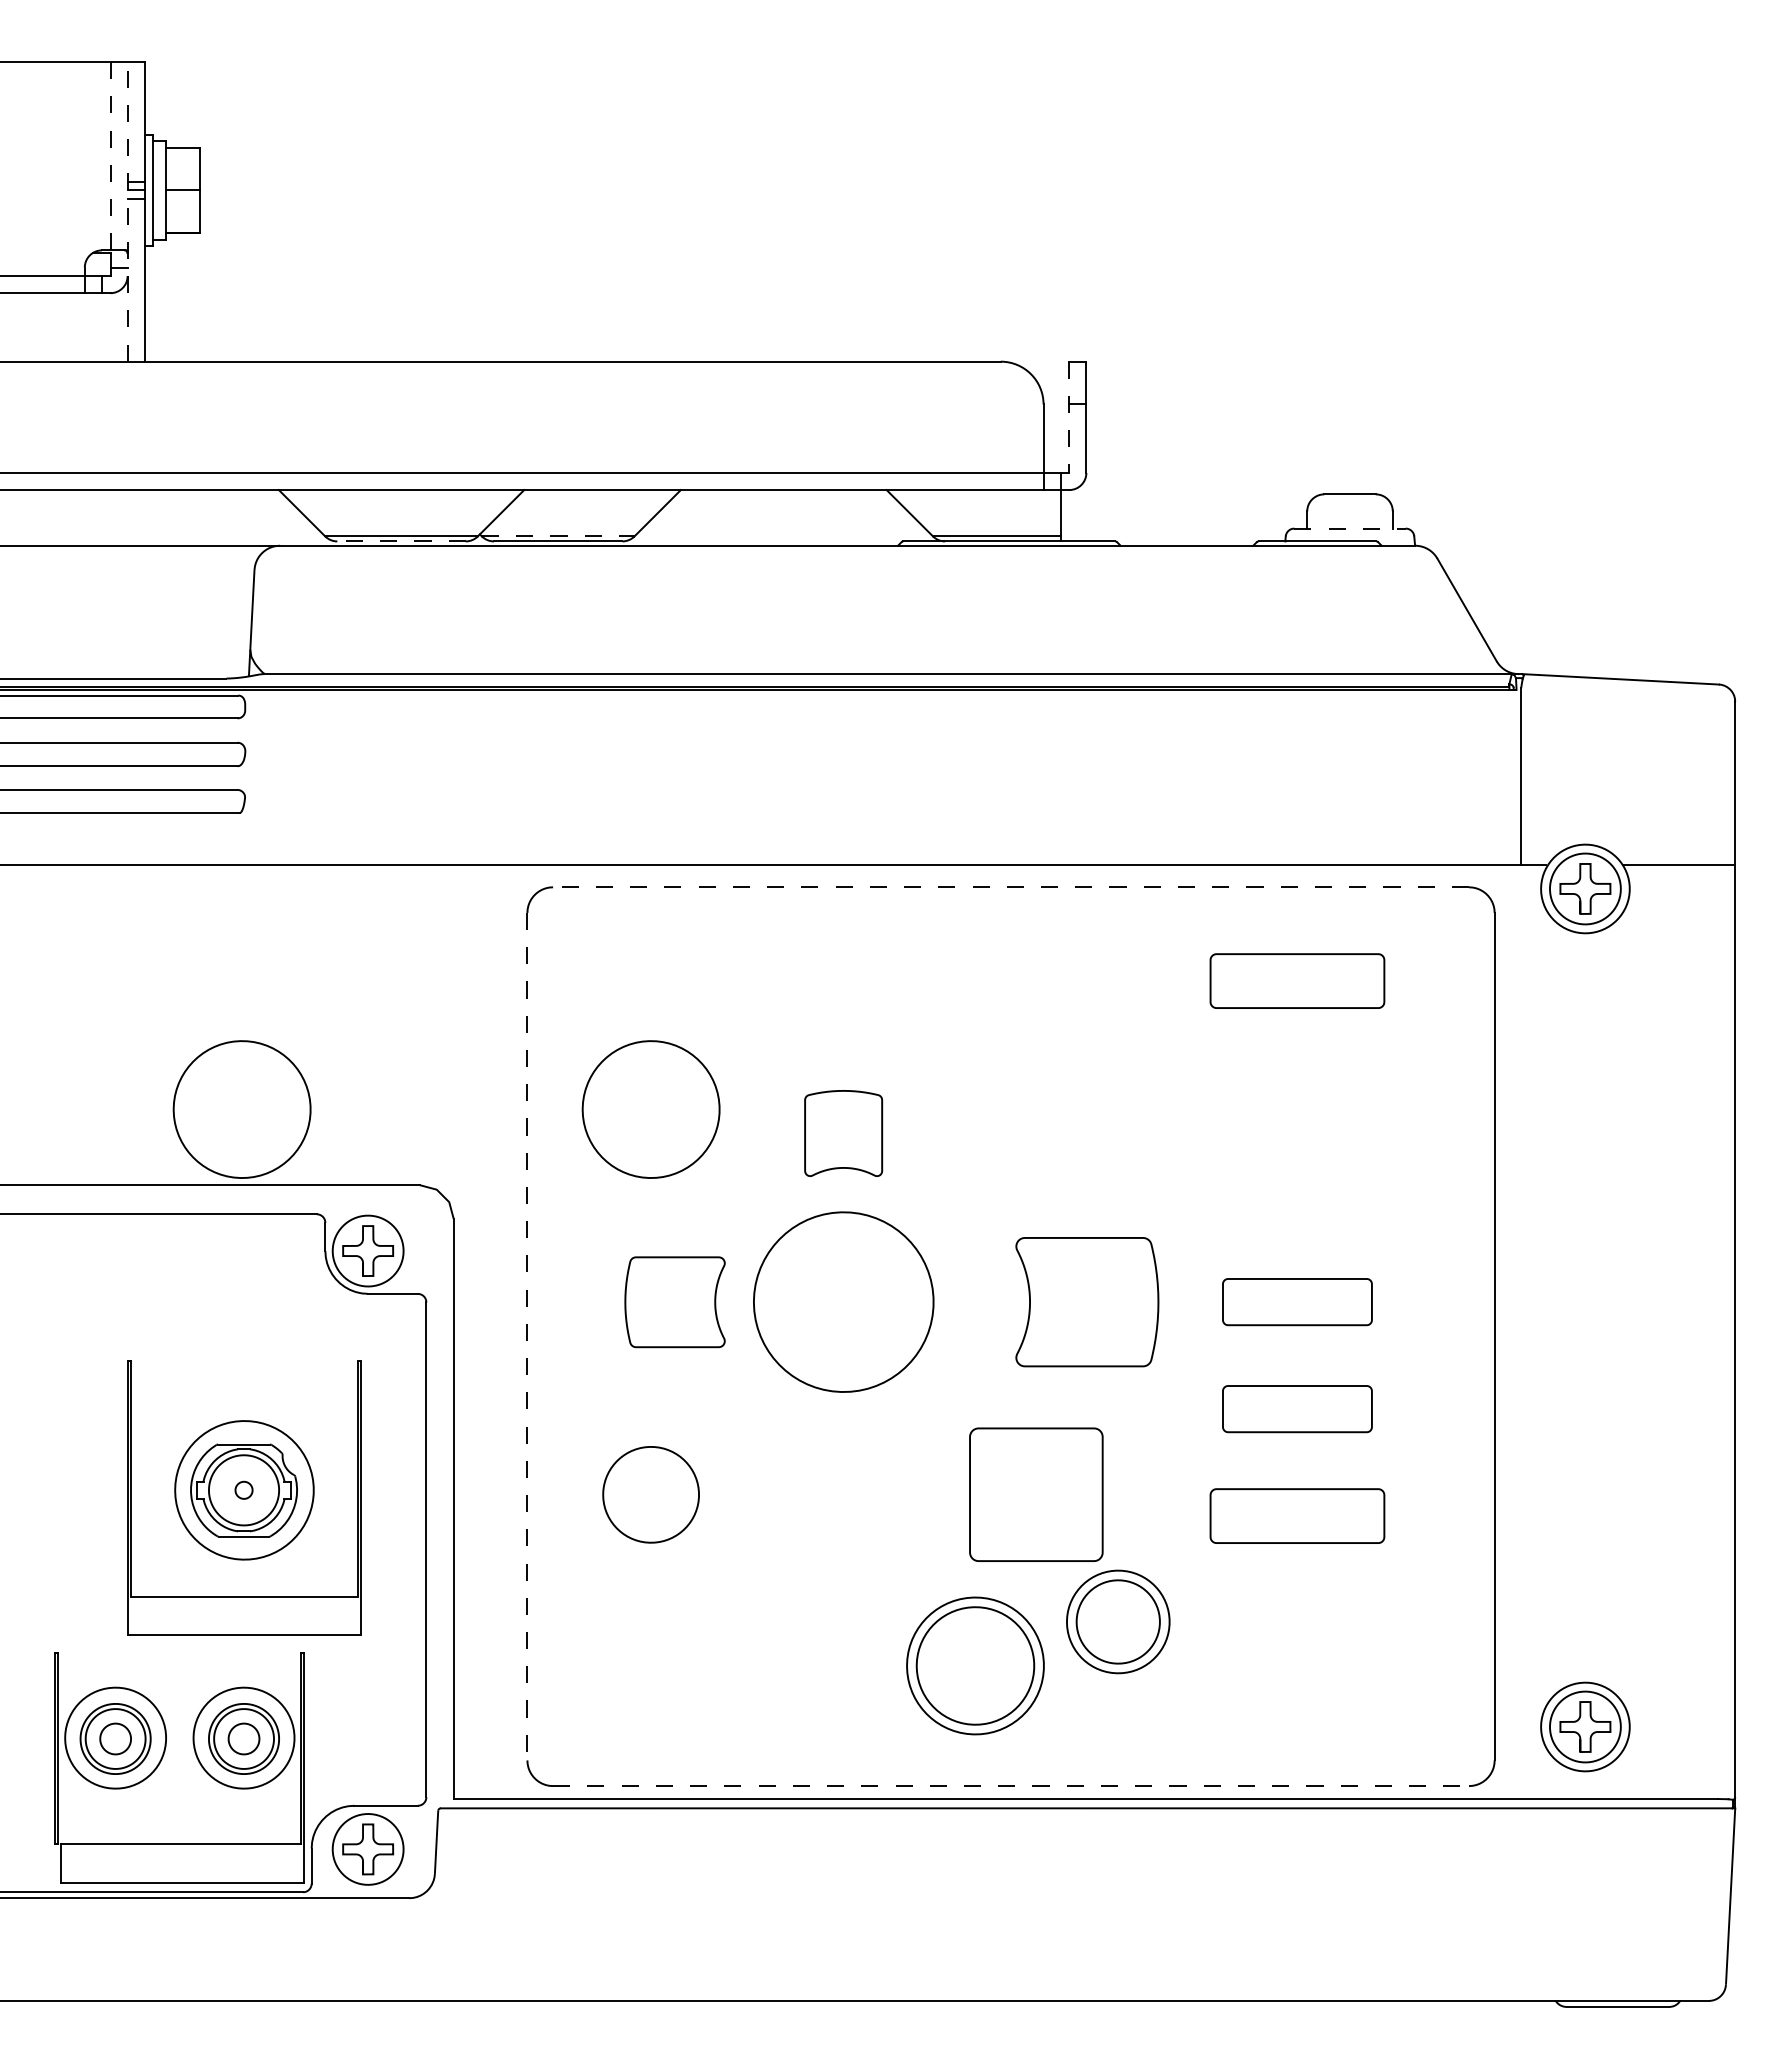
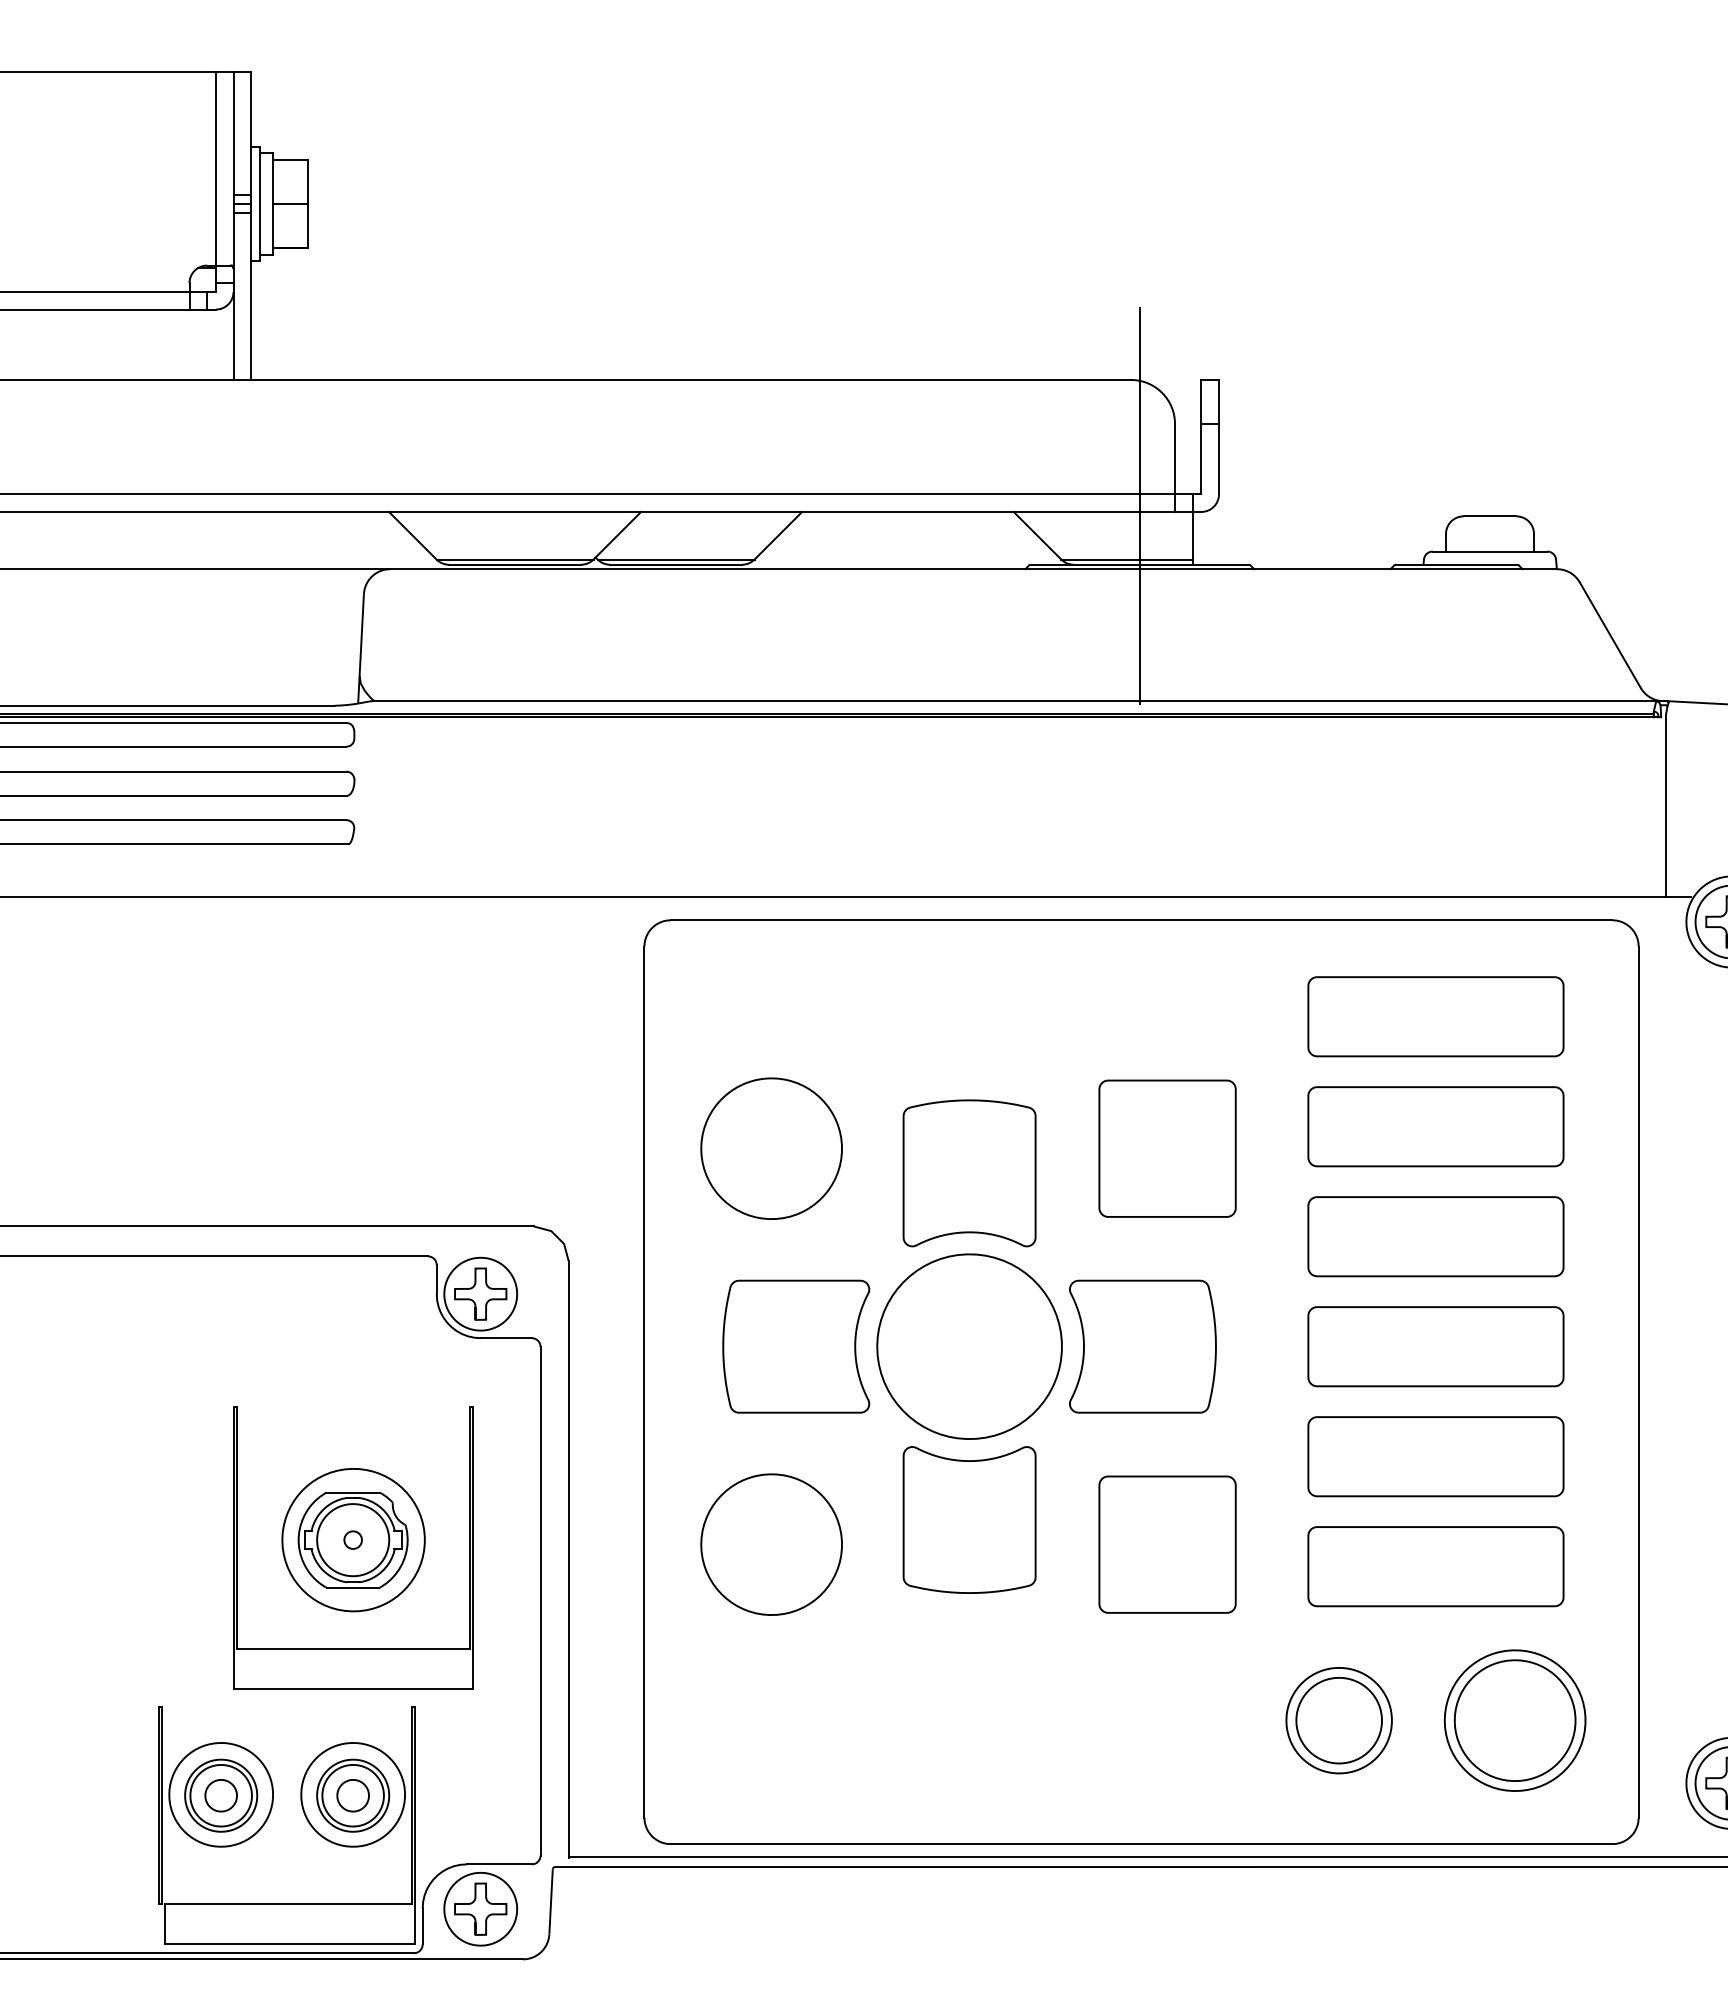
line: (110, 155) -> (215, 168), dashed -> solid
line: (127, 211) -> (233, 225), dashed -> solid
line: (1069, 417) -> (1201, 437), dashed -> solid
line: (1009, 483) -> (1139, 505), added
line: (1350, 528) -> (1490, 551), dashed -> solid
line: (558, 536) -> (676, 559), dashed -> solid
line: (401, 541) -> (515, 564), dashed -> solid
line: (1011, 887) -> (1142, 920), dashed -> solid
part: (1297, 980) -> (1436, 1016), size x1.43
part: (1297, 1087) -> (1436, 1126), added
part: (241, 1109) -> (350, 1148), removed
part: (1036, 1109) -> (1167, 1148), added
part: (843, 1133) -> (969, 1173), size x1.67
part: (1297, 1194) -> (1436, 1236), added
part: (1297, 1301) -> (1436, 1346), size x1.67
part: (674, 1302) -> (795, 1347), size x1.43
part: (1087, 1302) -> (1143, 1347), moved
line: (527, 1336) -> (644, 1382), dashed -> solid
part: (1297, 1408) -> (1436, 1456), size x1.67
part: (843, 1470) -> (969, 1519), added
part: (650, 1494) -> (770, 1544), size x1.43
part: (1297, 1515) -> (1436, 1565), size x1.43
part: (1118, 1621) -> (1339, 1720), moved
part: (975, 1665) -> (1515, 1720), moved
line: (1011, 1786) -> (1142, 1844), dashed -> solid

